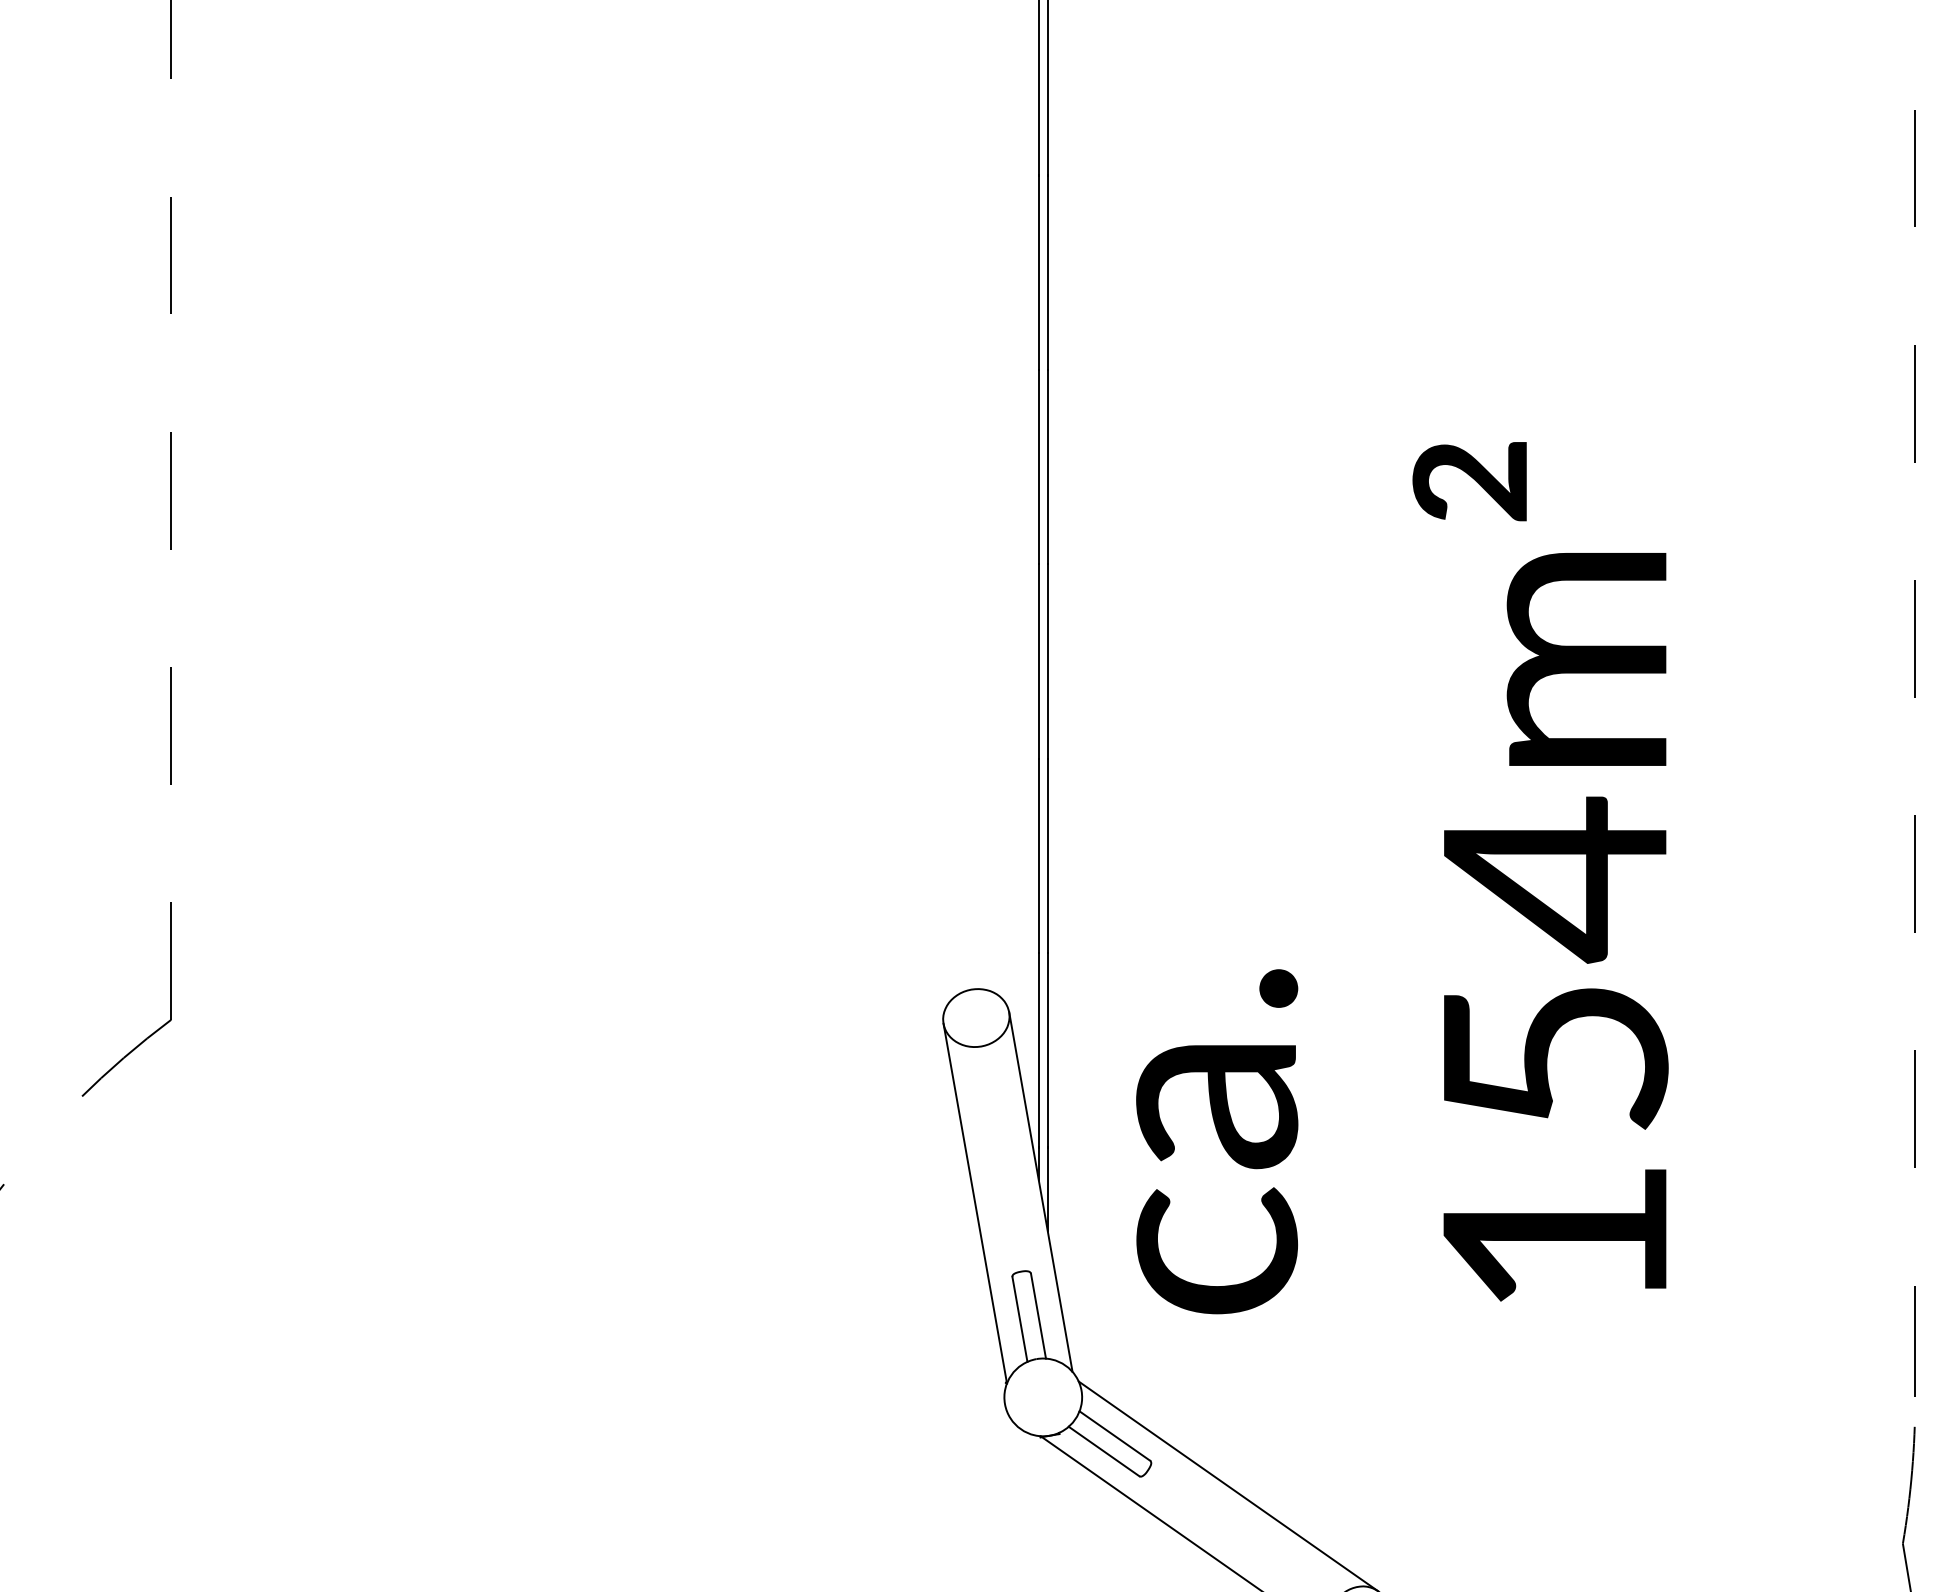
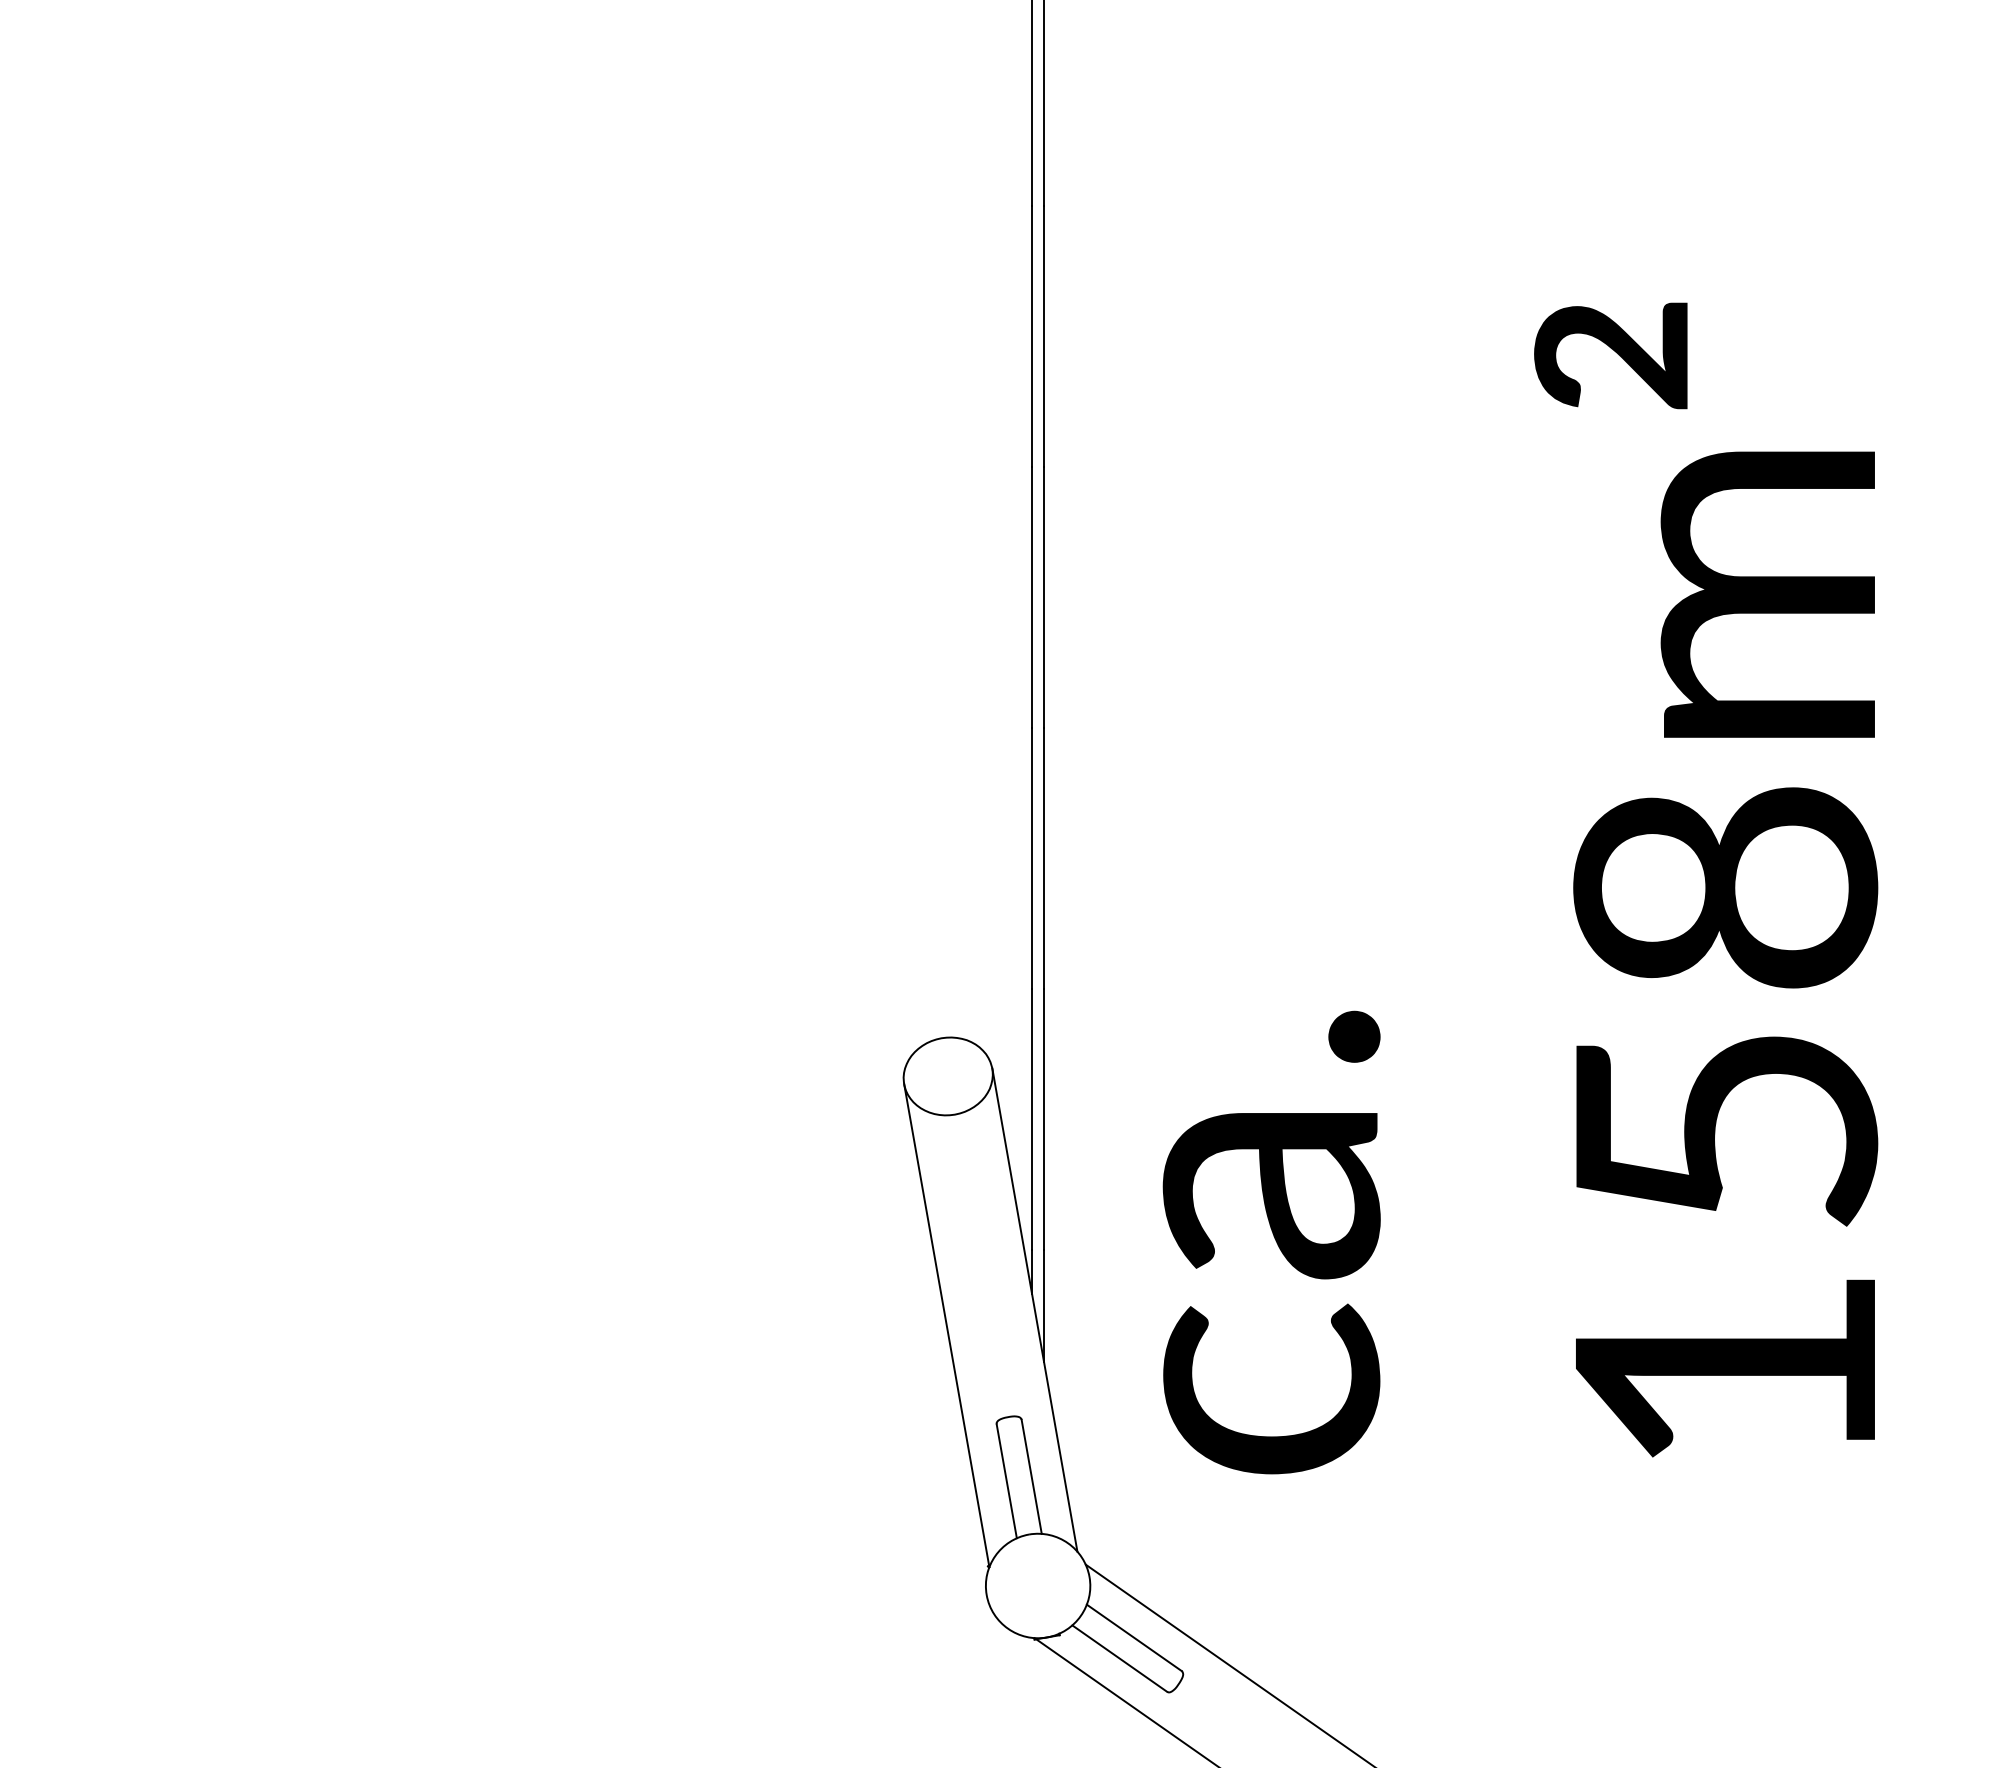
text: (1554, 879) -> (1724, 890), 154m² -> 158m²

